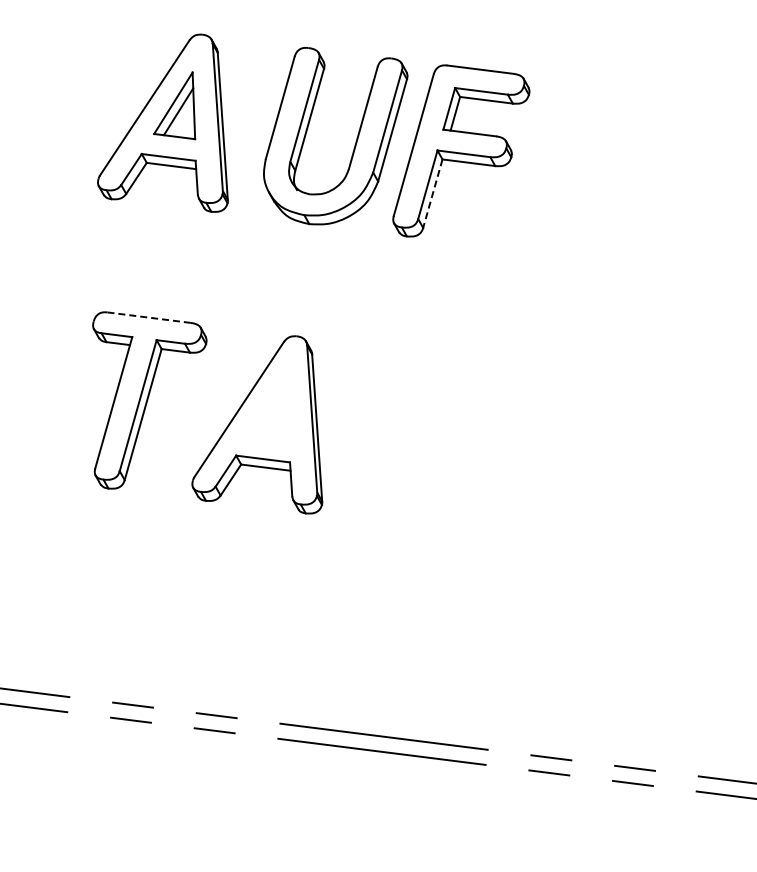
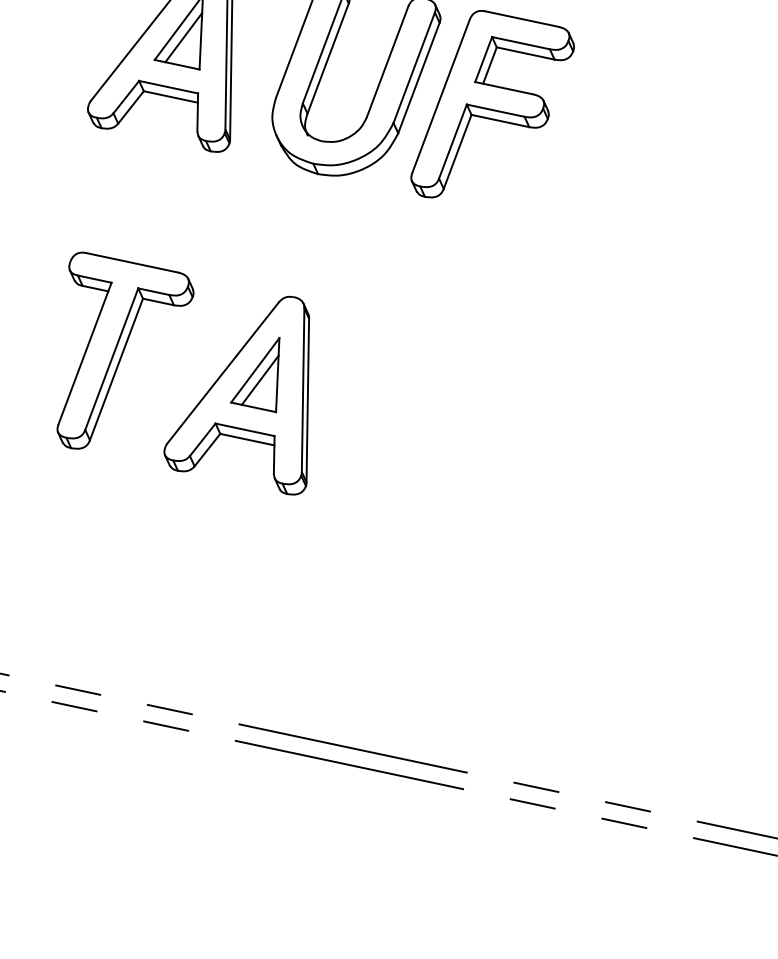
line: (432, 193) -> (457, 151), dashed -> solid
line: (149, 317) -> (132, 262), dashed -> solid
part: (268, 407) -> (255, 373), added

